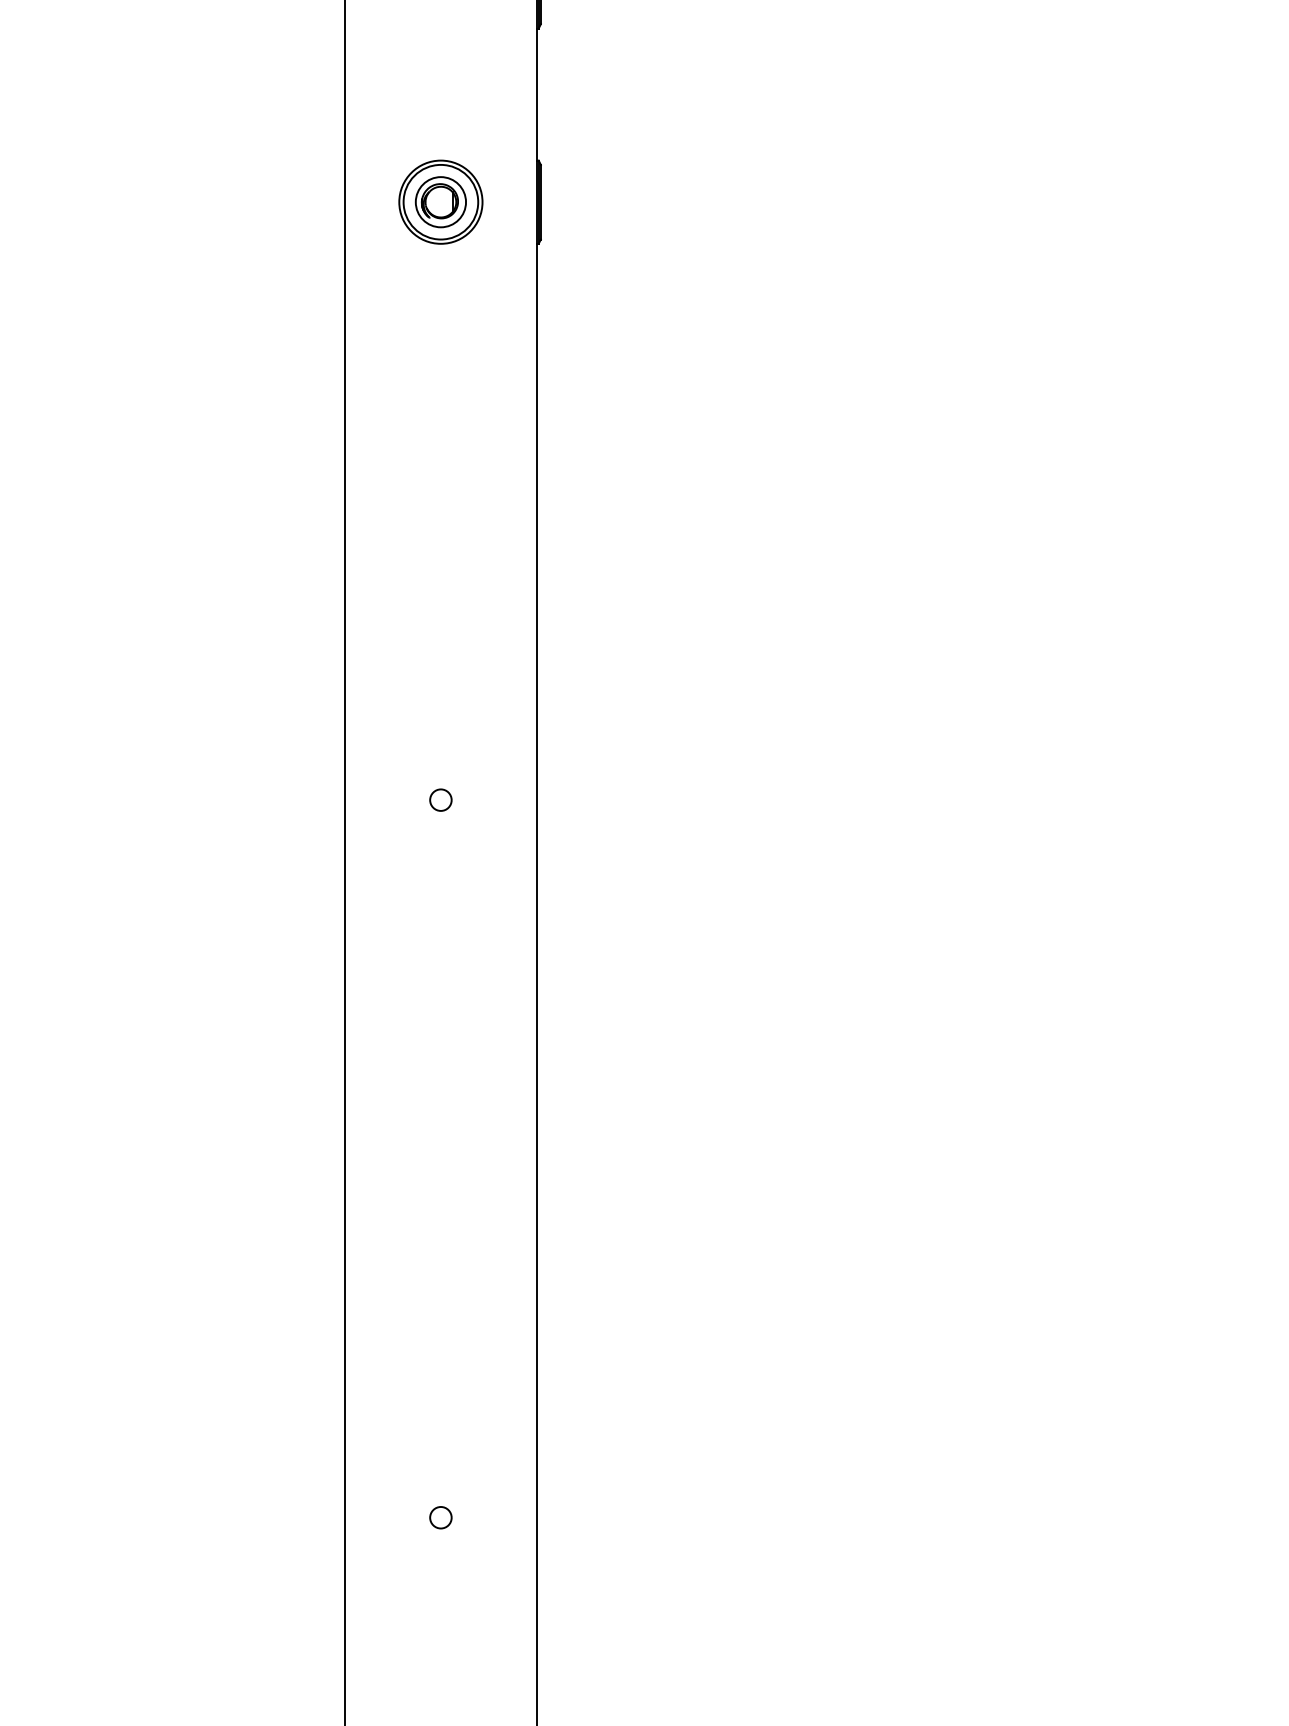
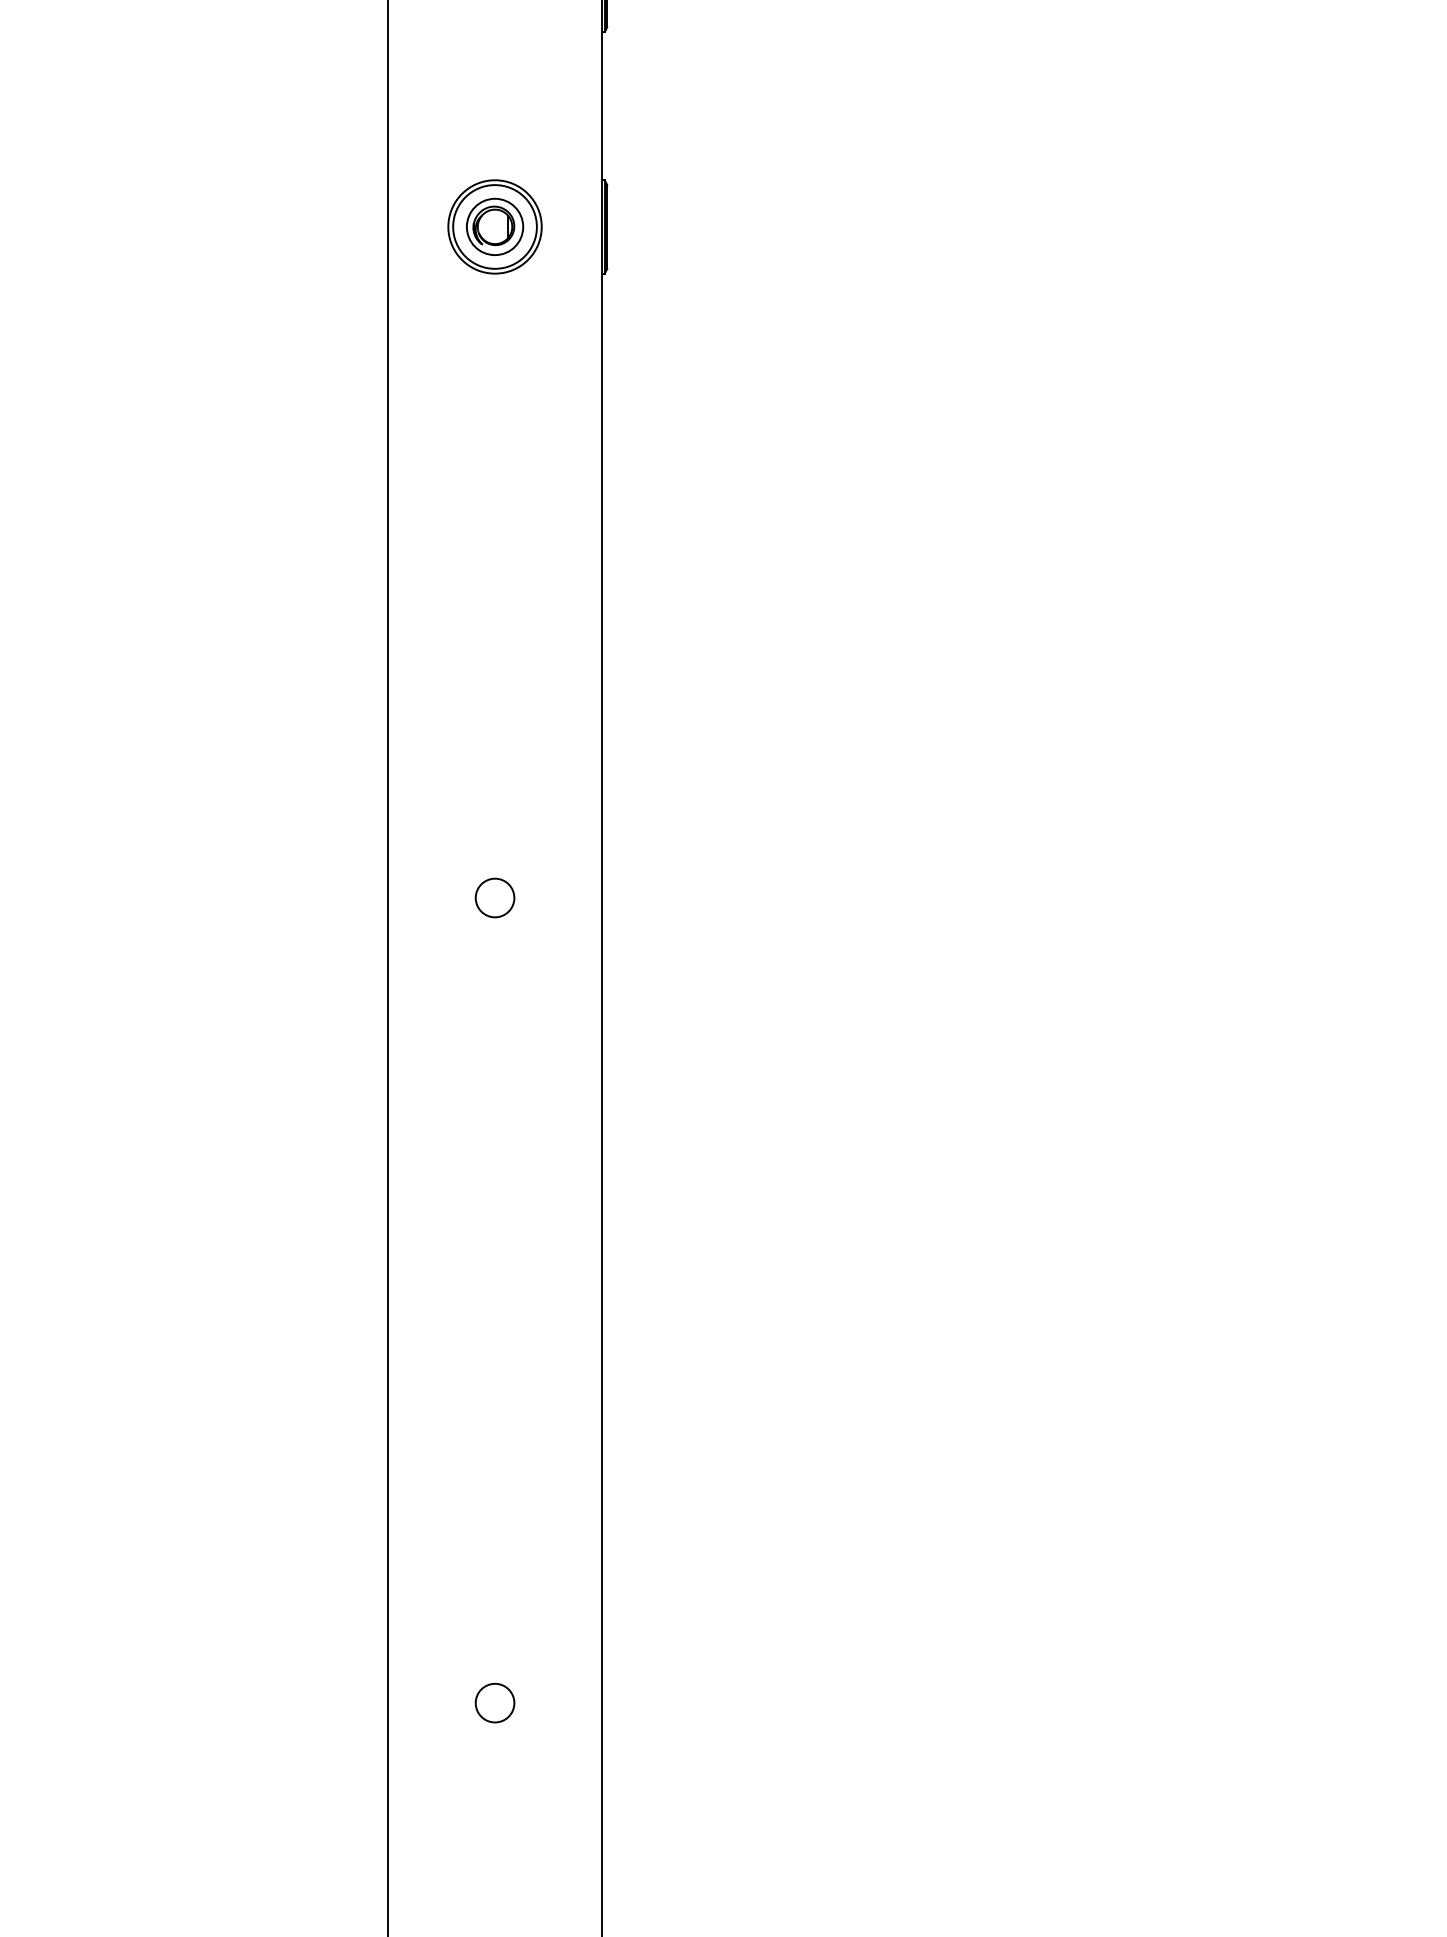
circle: (440, 799) -> (494, 897), size x1.6
circle: (440, 1517) -> (494, 1703), size x1.6

